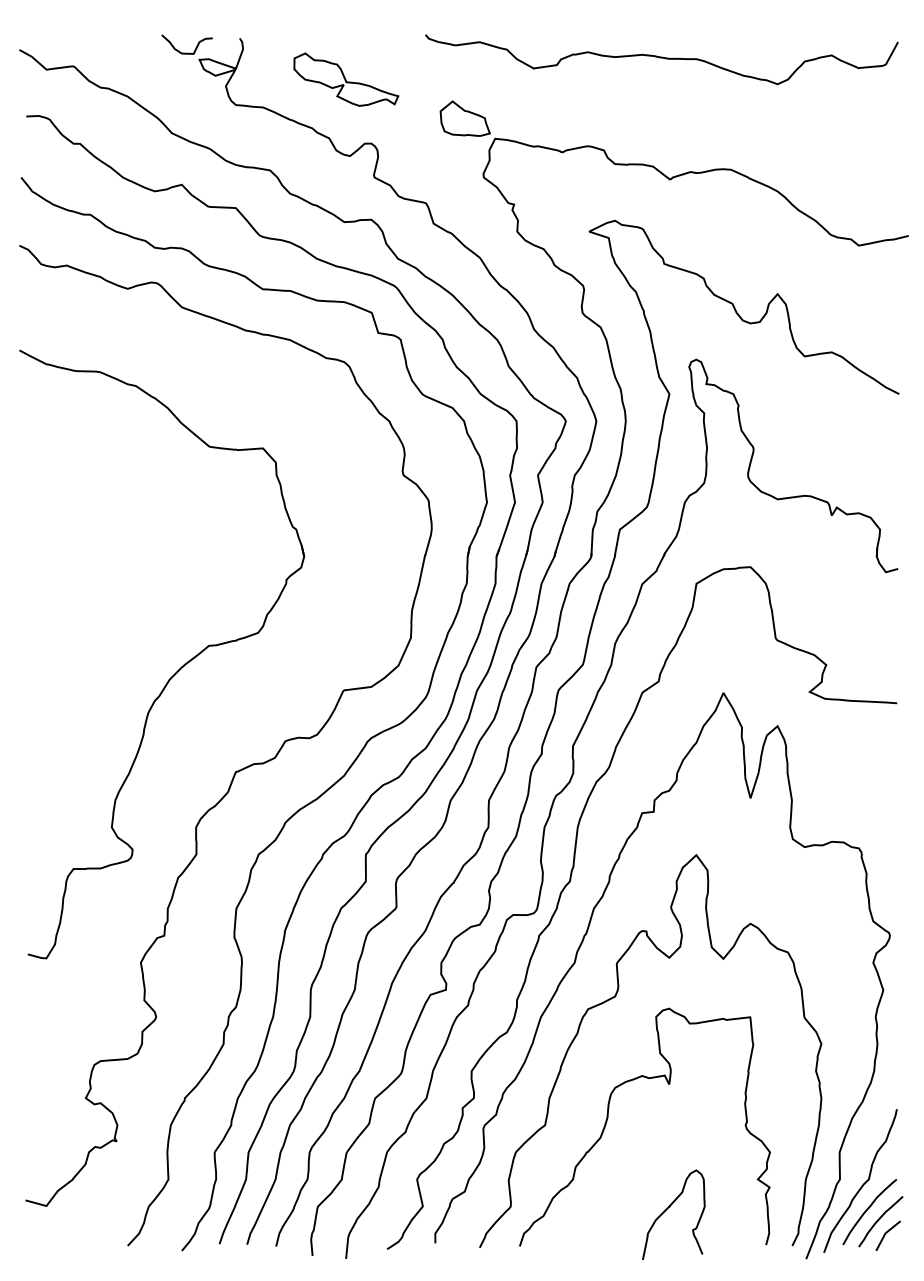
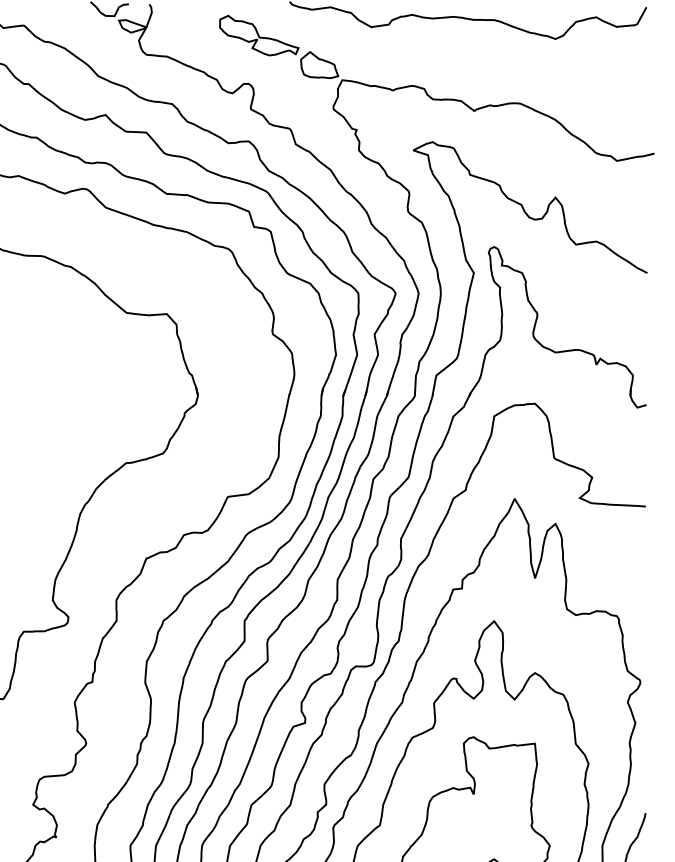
part: (346, 79) -> (259, 35), moved

